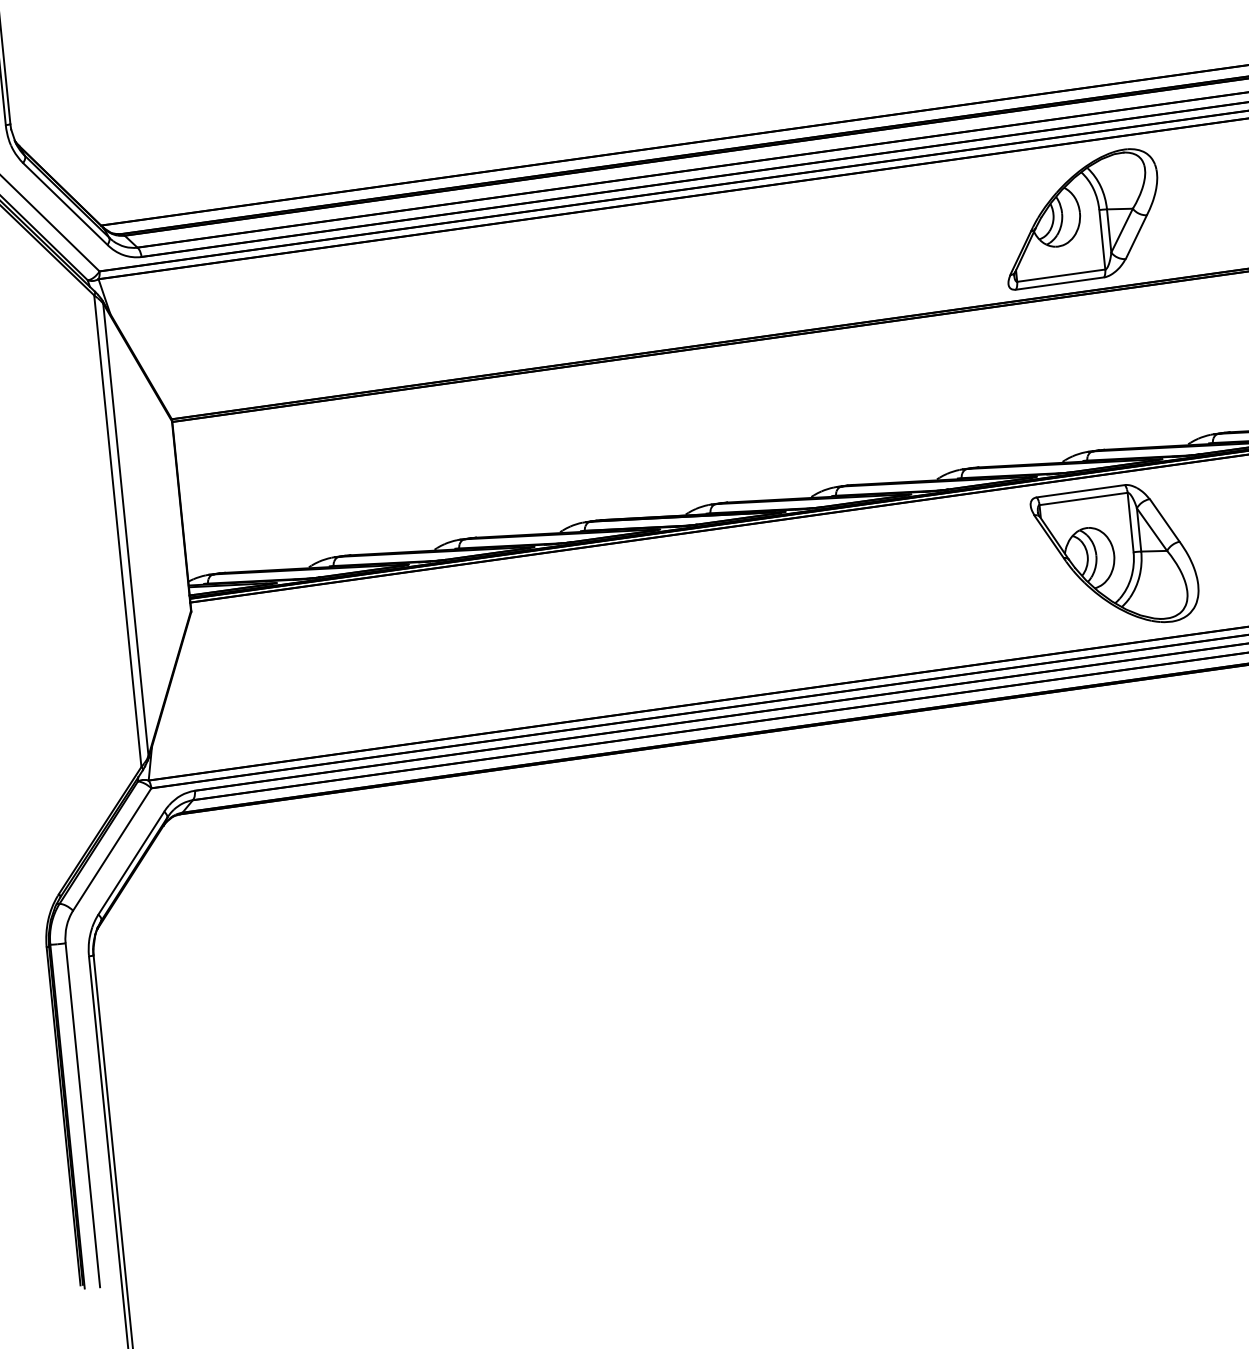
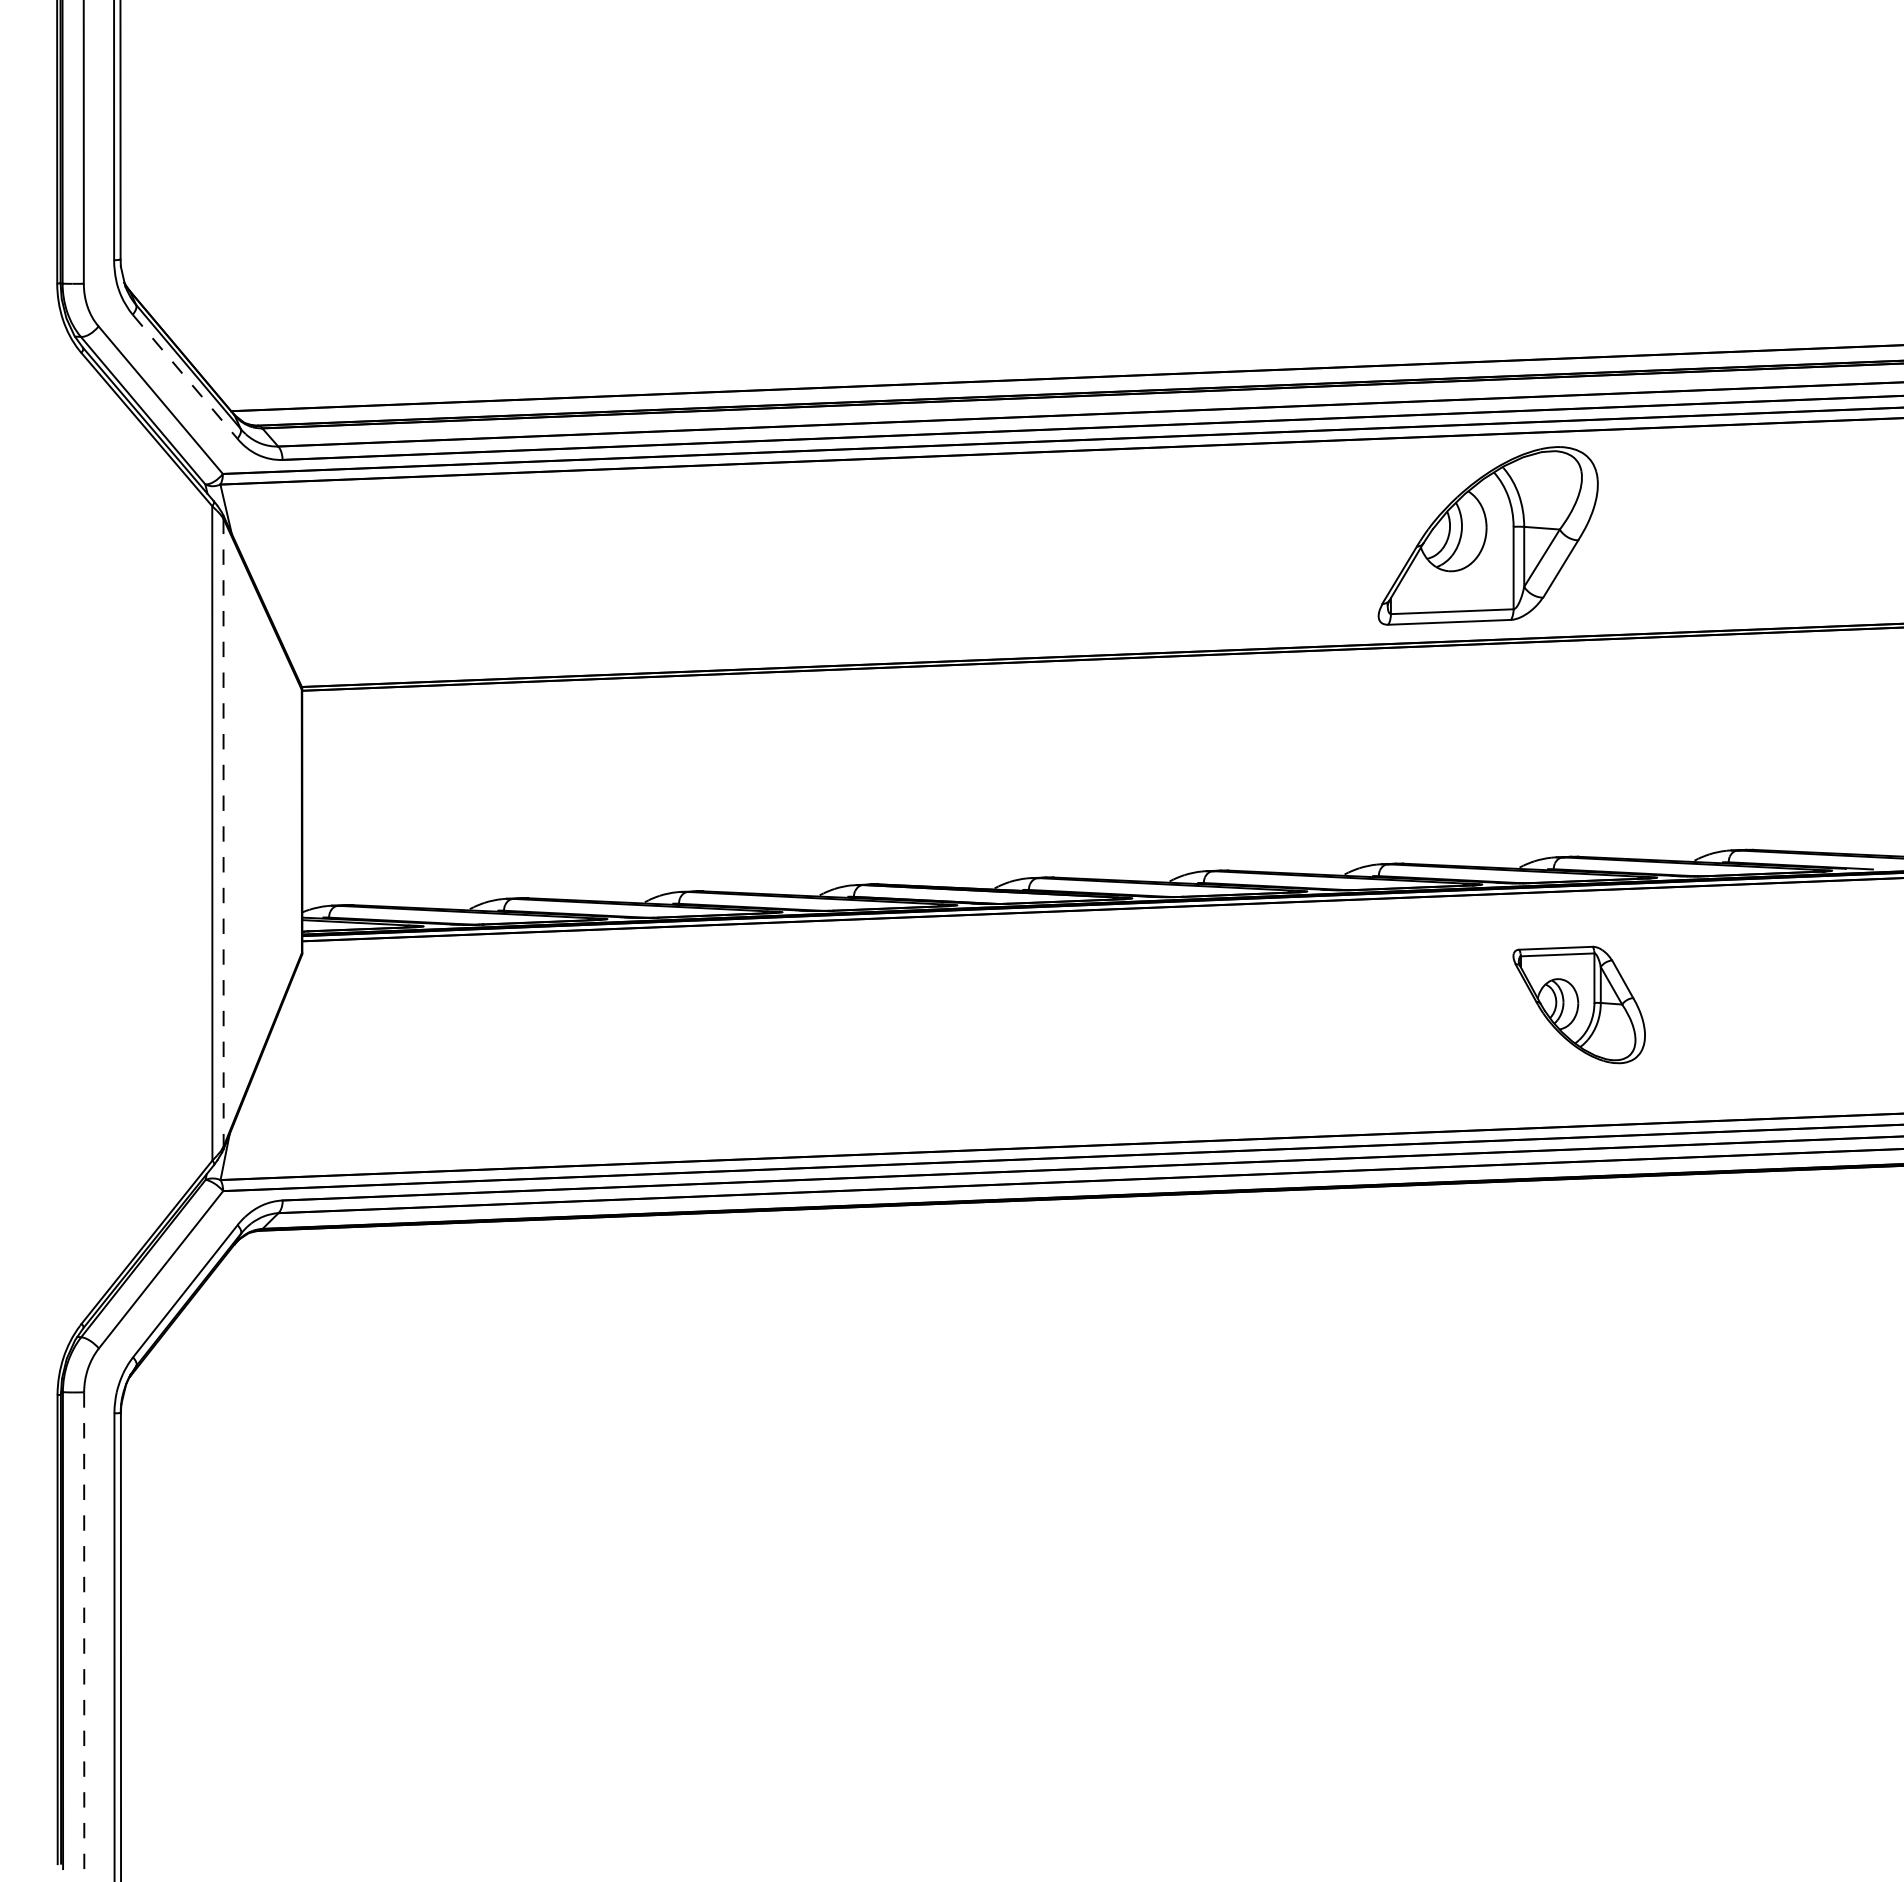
line: (65, 204) -> (185, 377), solid -> dashed
part: (1081, 218) -> (1487, 535), moved
line: (125, 529) -> (223, 832), solid -> dashed
part: (1114, 556) -> (1578, 1004), size x0.6
line: (83, 1115) -> (84, 1630), solid -> dashed

